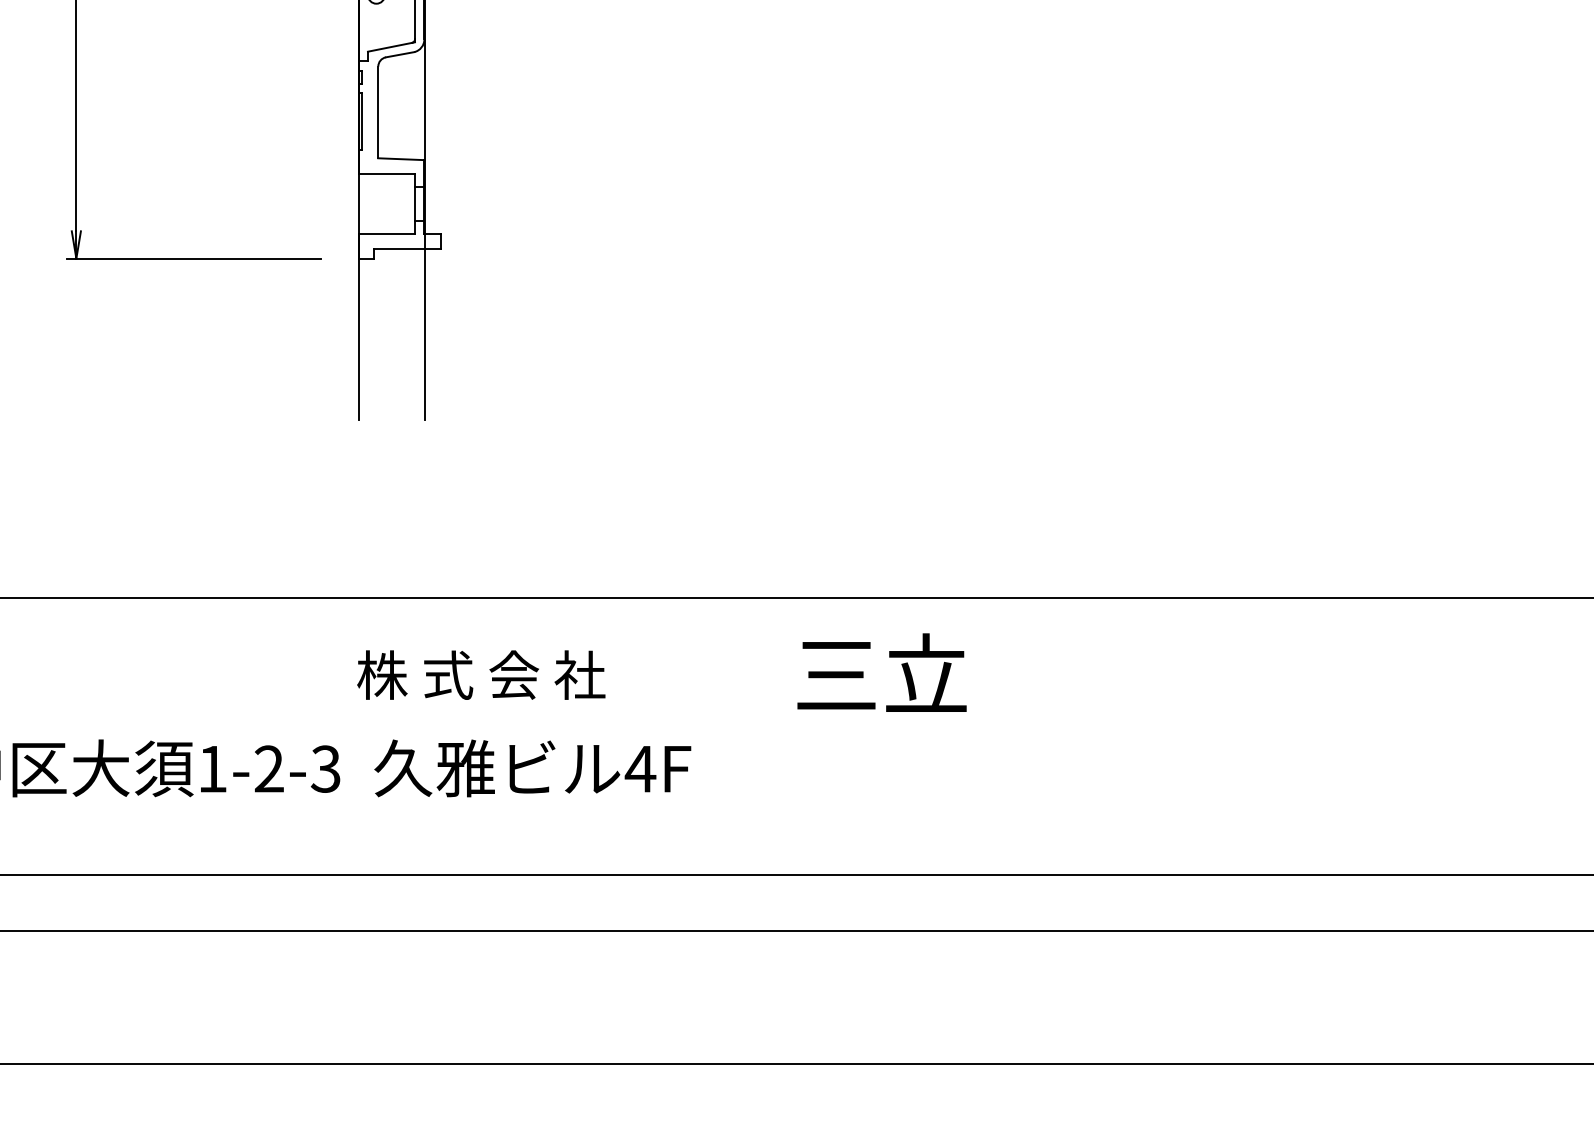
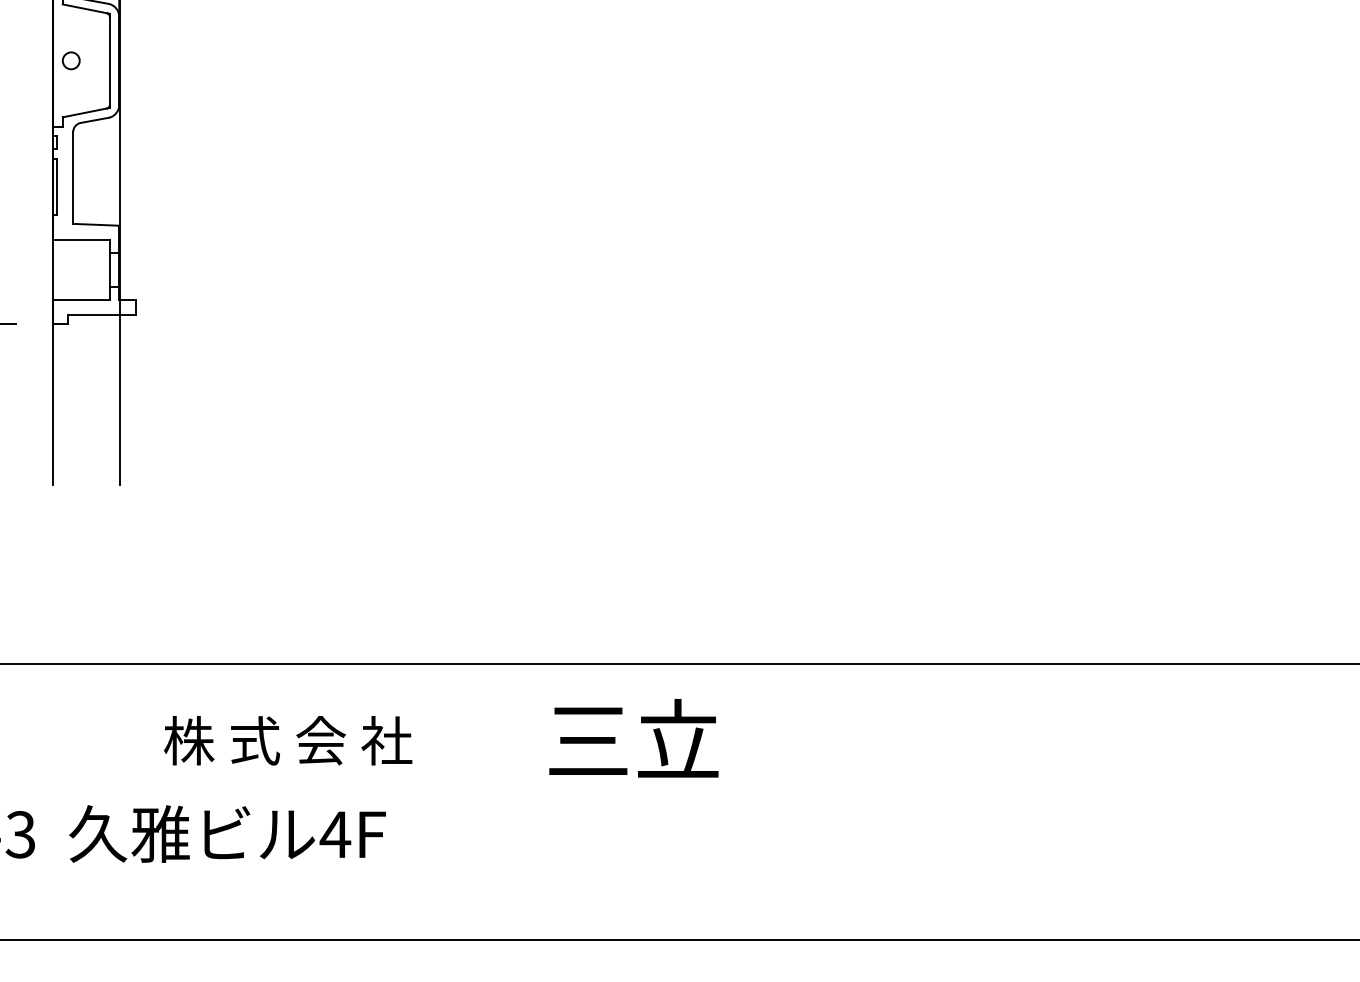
text: (881, 672) -> (633, 738), moved
text: (481, 674) -> (288, 740), moved

